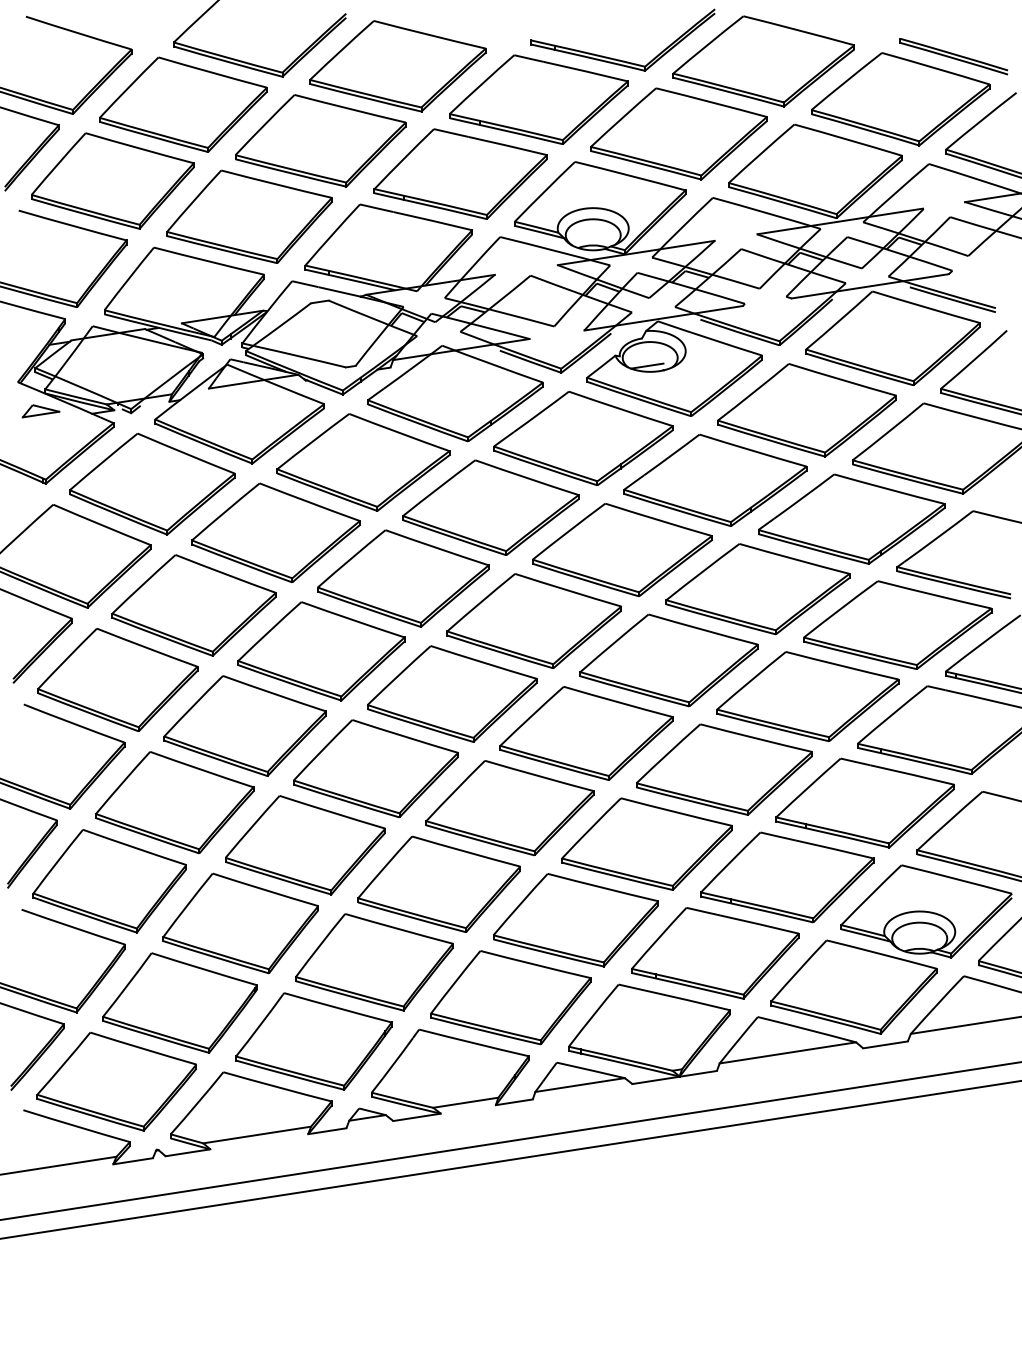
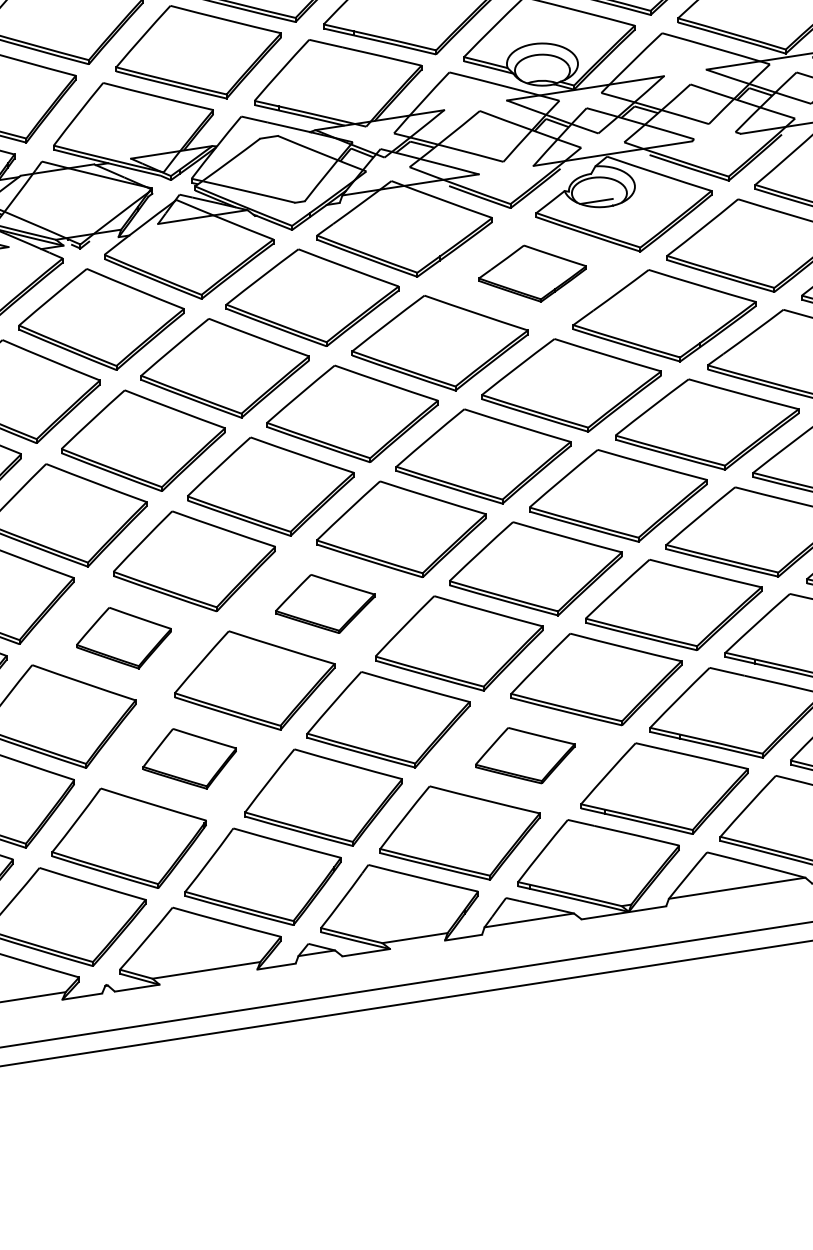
part: (583, 437) -> (532, 272), size x0.6
part: (375, 768) -> (324, 603), size x0.6
part: (174, 802) -> (123, 637), size x0.6
part: (575, 920) -> (524, 755), size x0.6
part: (240, 923) -> (189, 758), size x0.6

